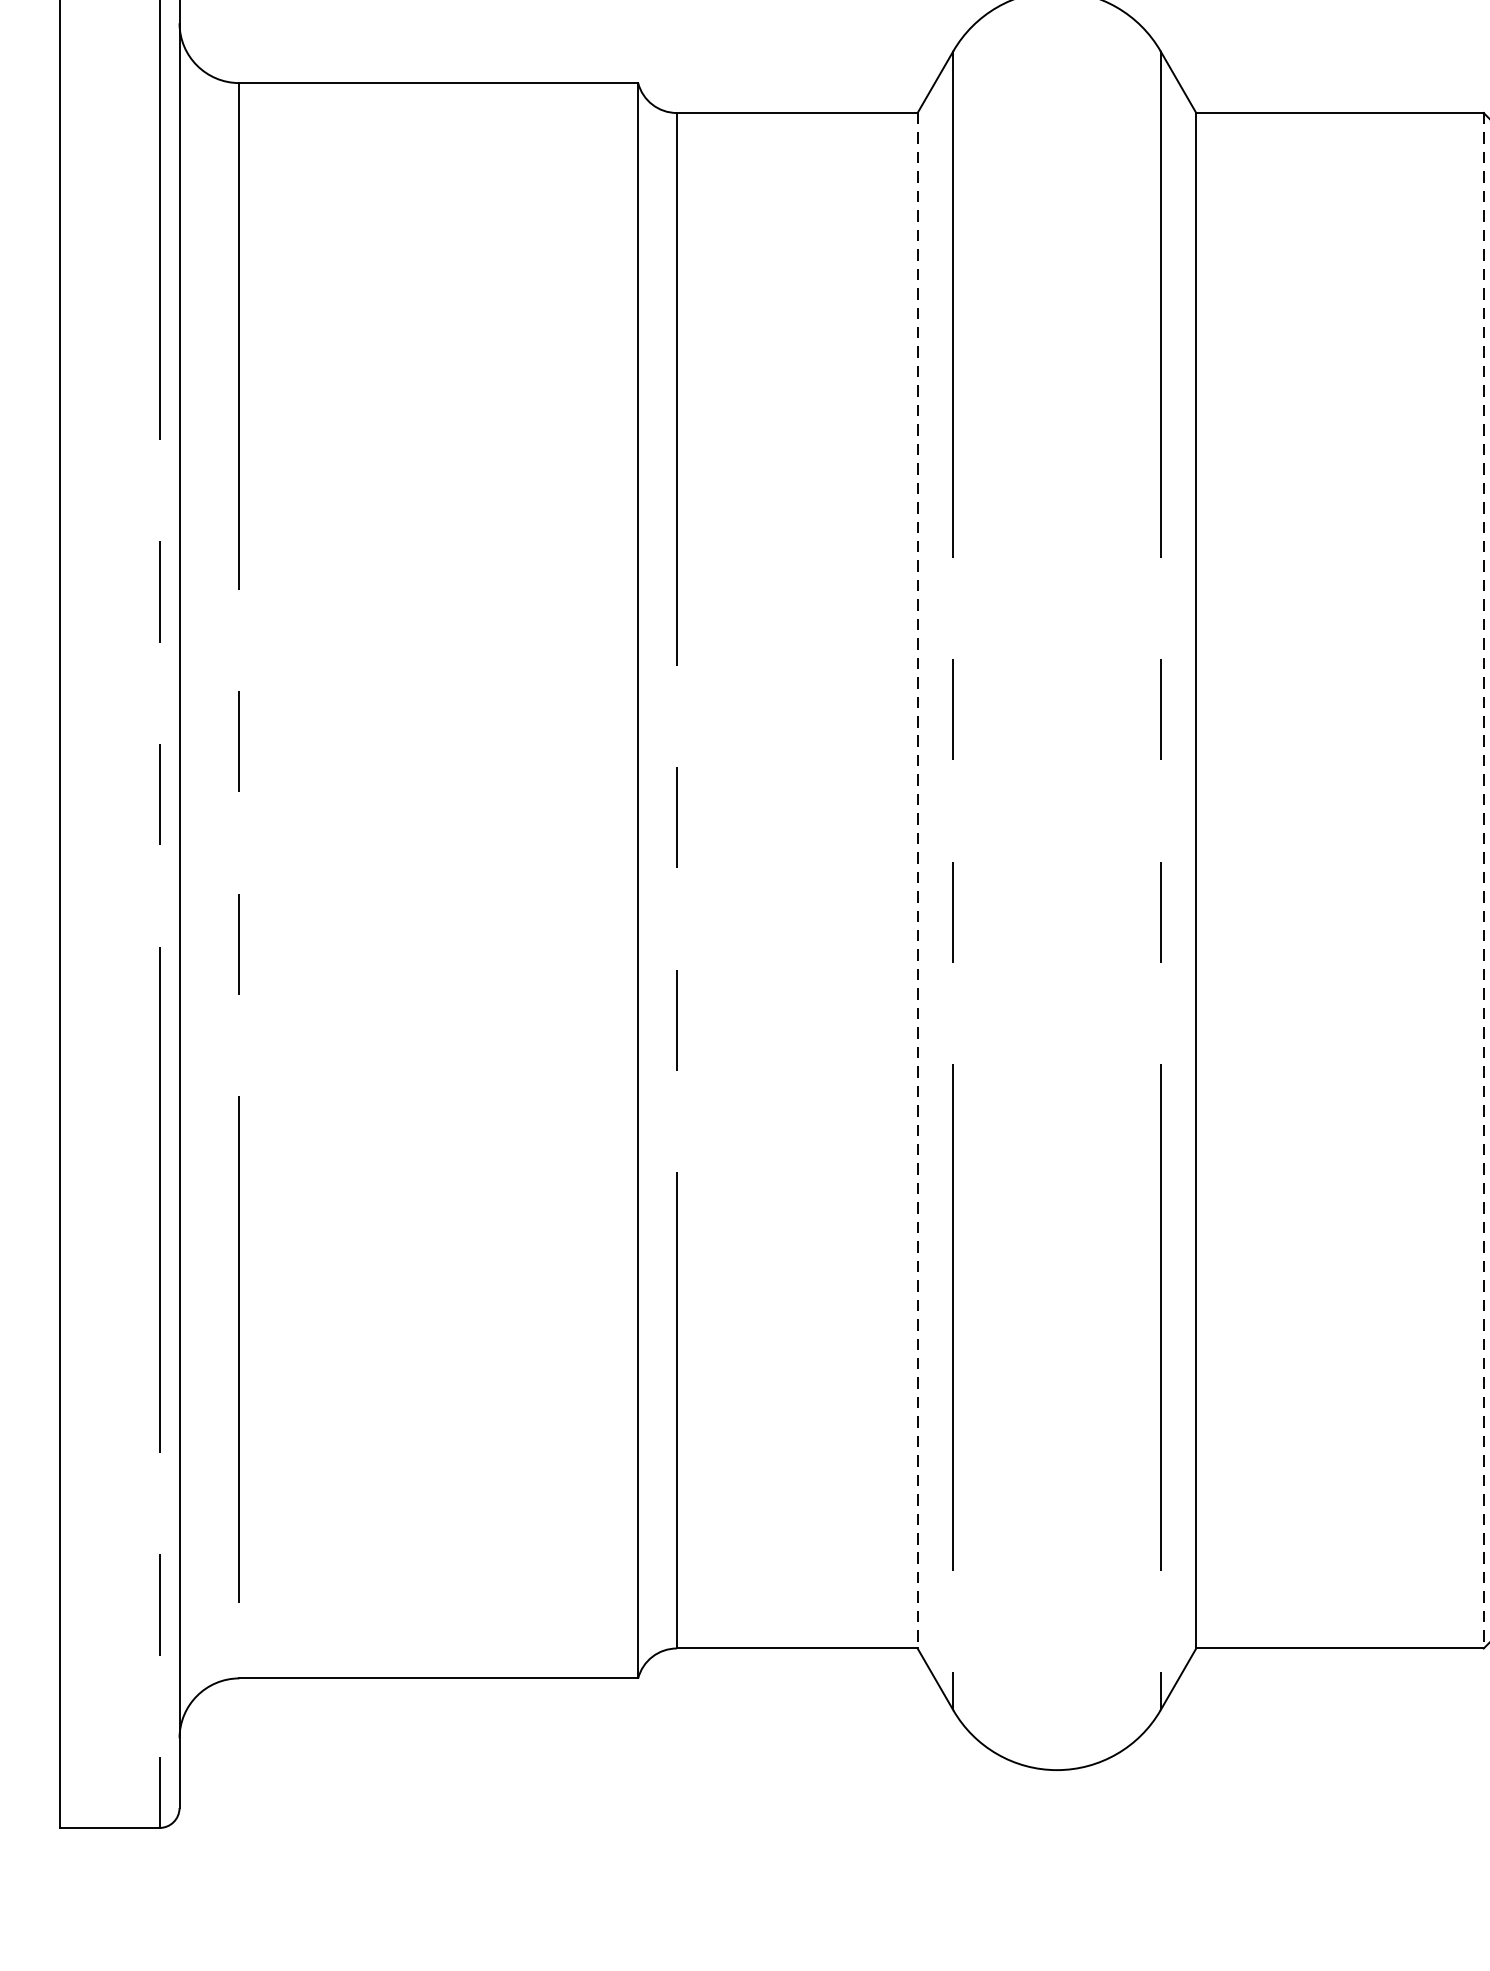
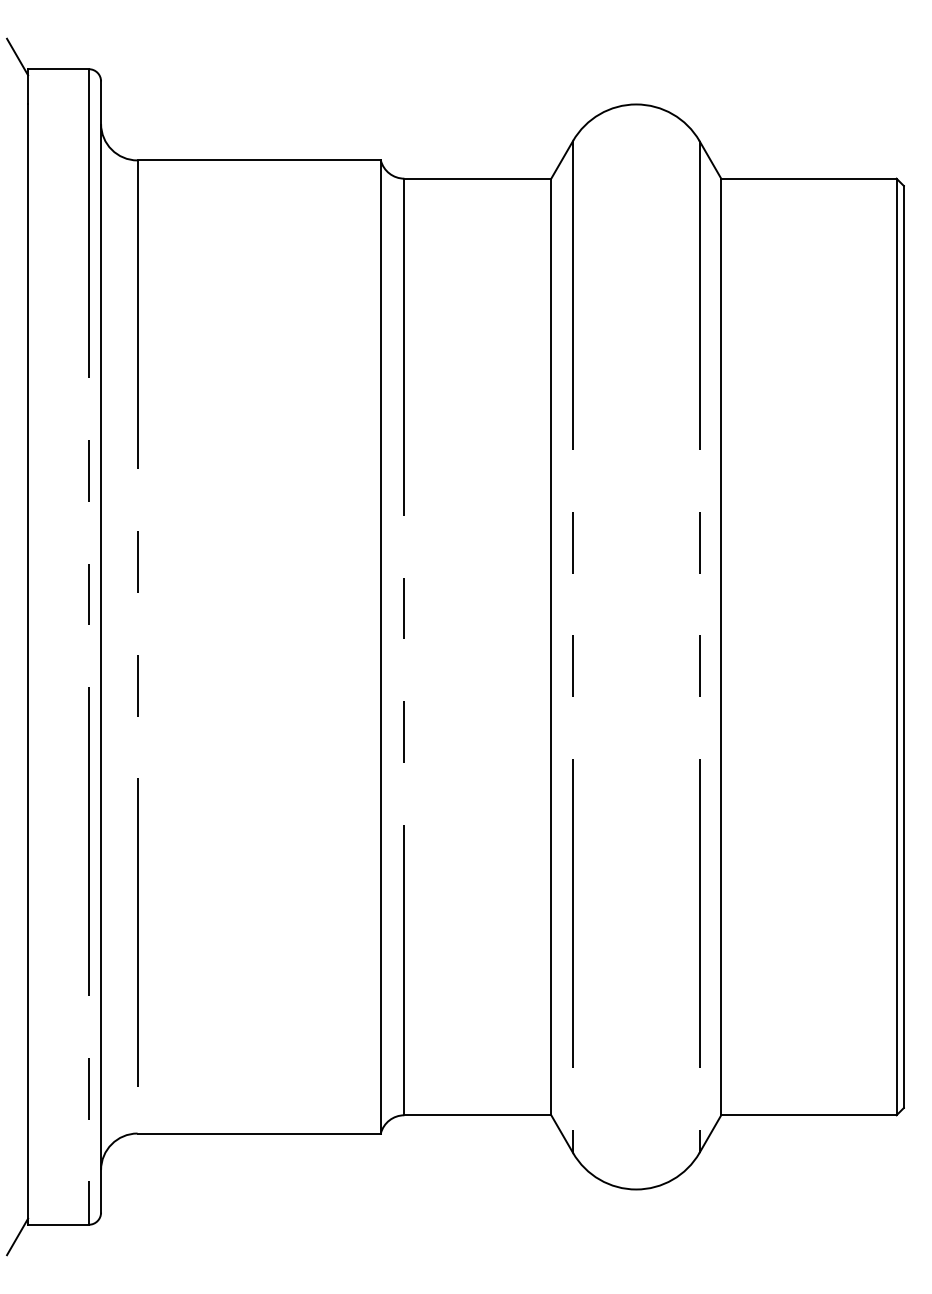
line: (917, 881) -> (551, 647), dashed -> solid
line: (1483, 881) -> (896, 647), dashed -> solid
line: (42, 1847) -> (17, 1236), added

